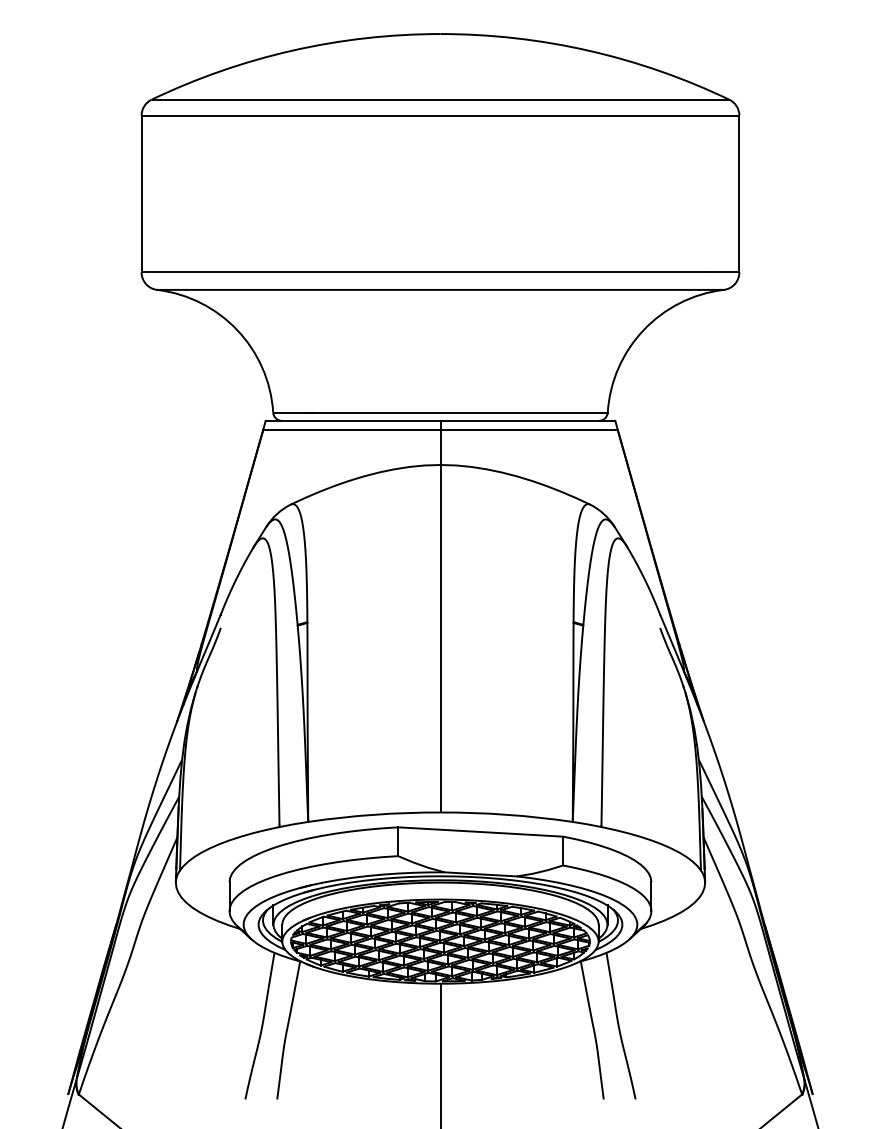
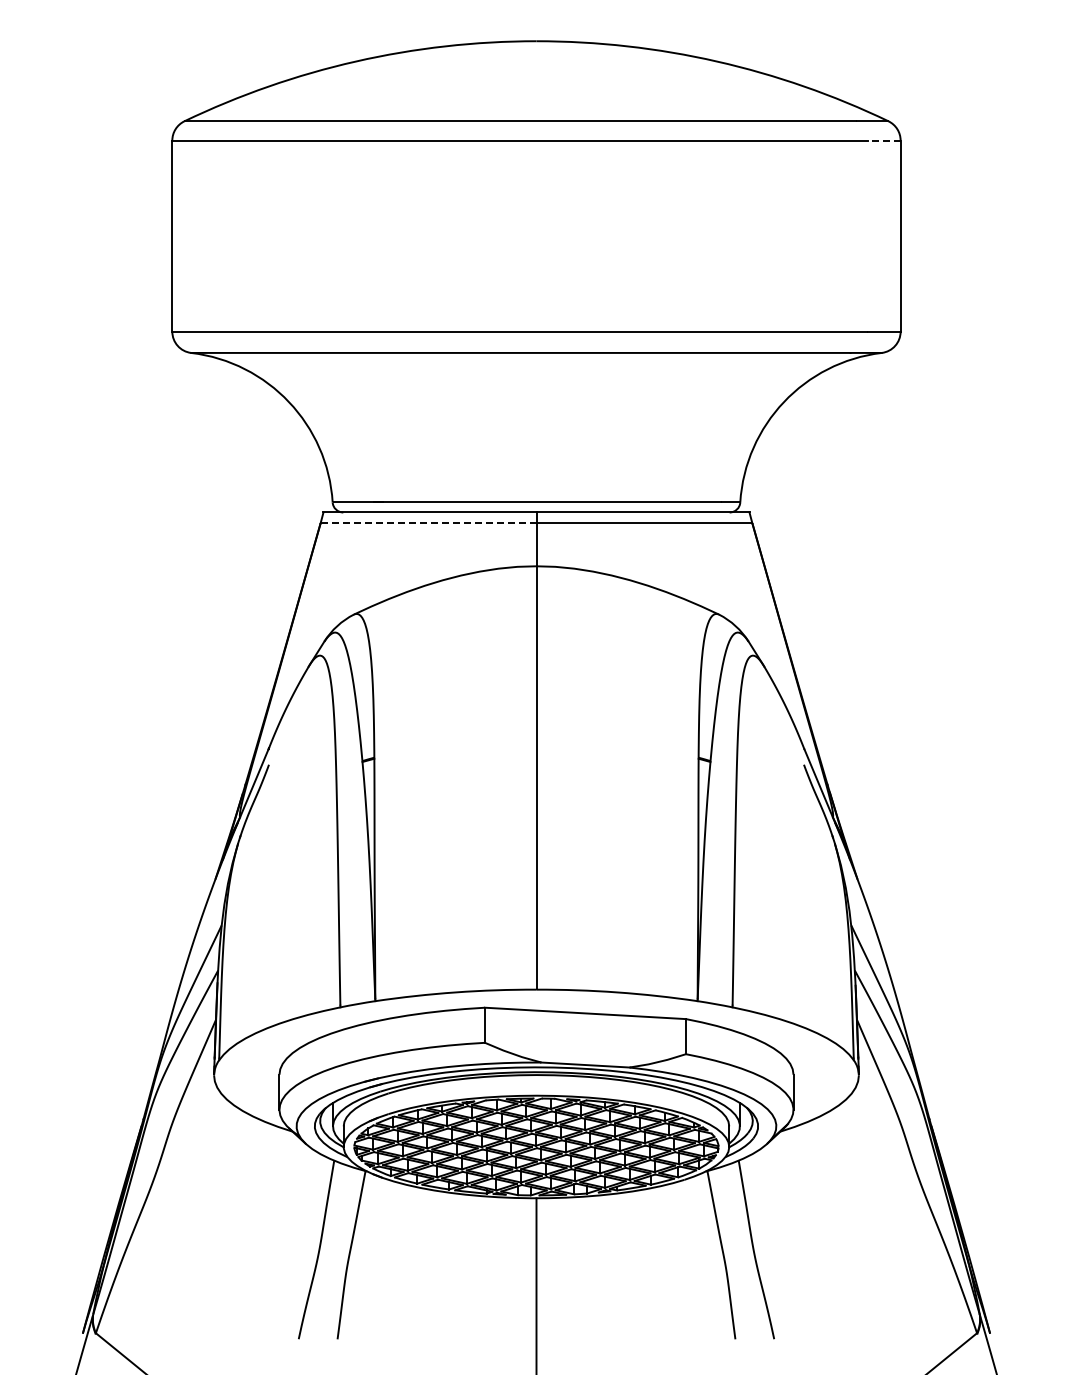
line: (725, 115) -> (883, 140), solid -> dashed
line: (351, 429) -> (428, 523), solid -> dashed

